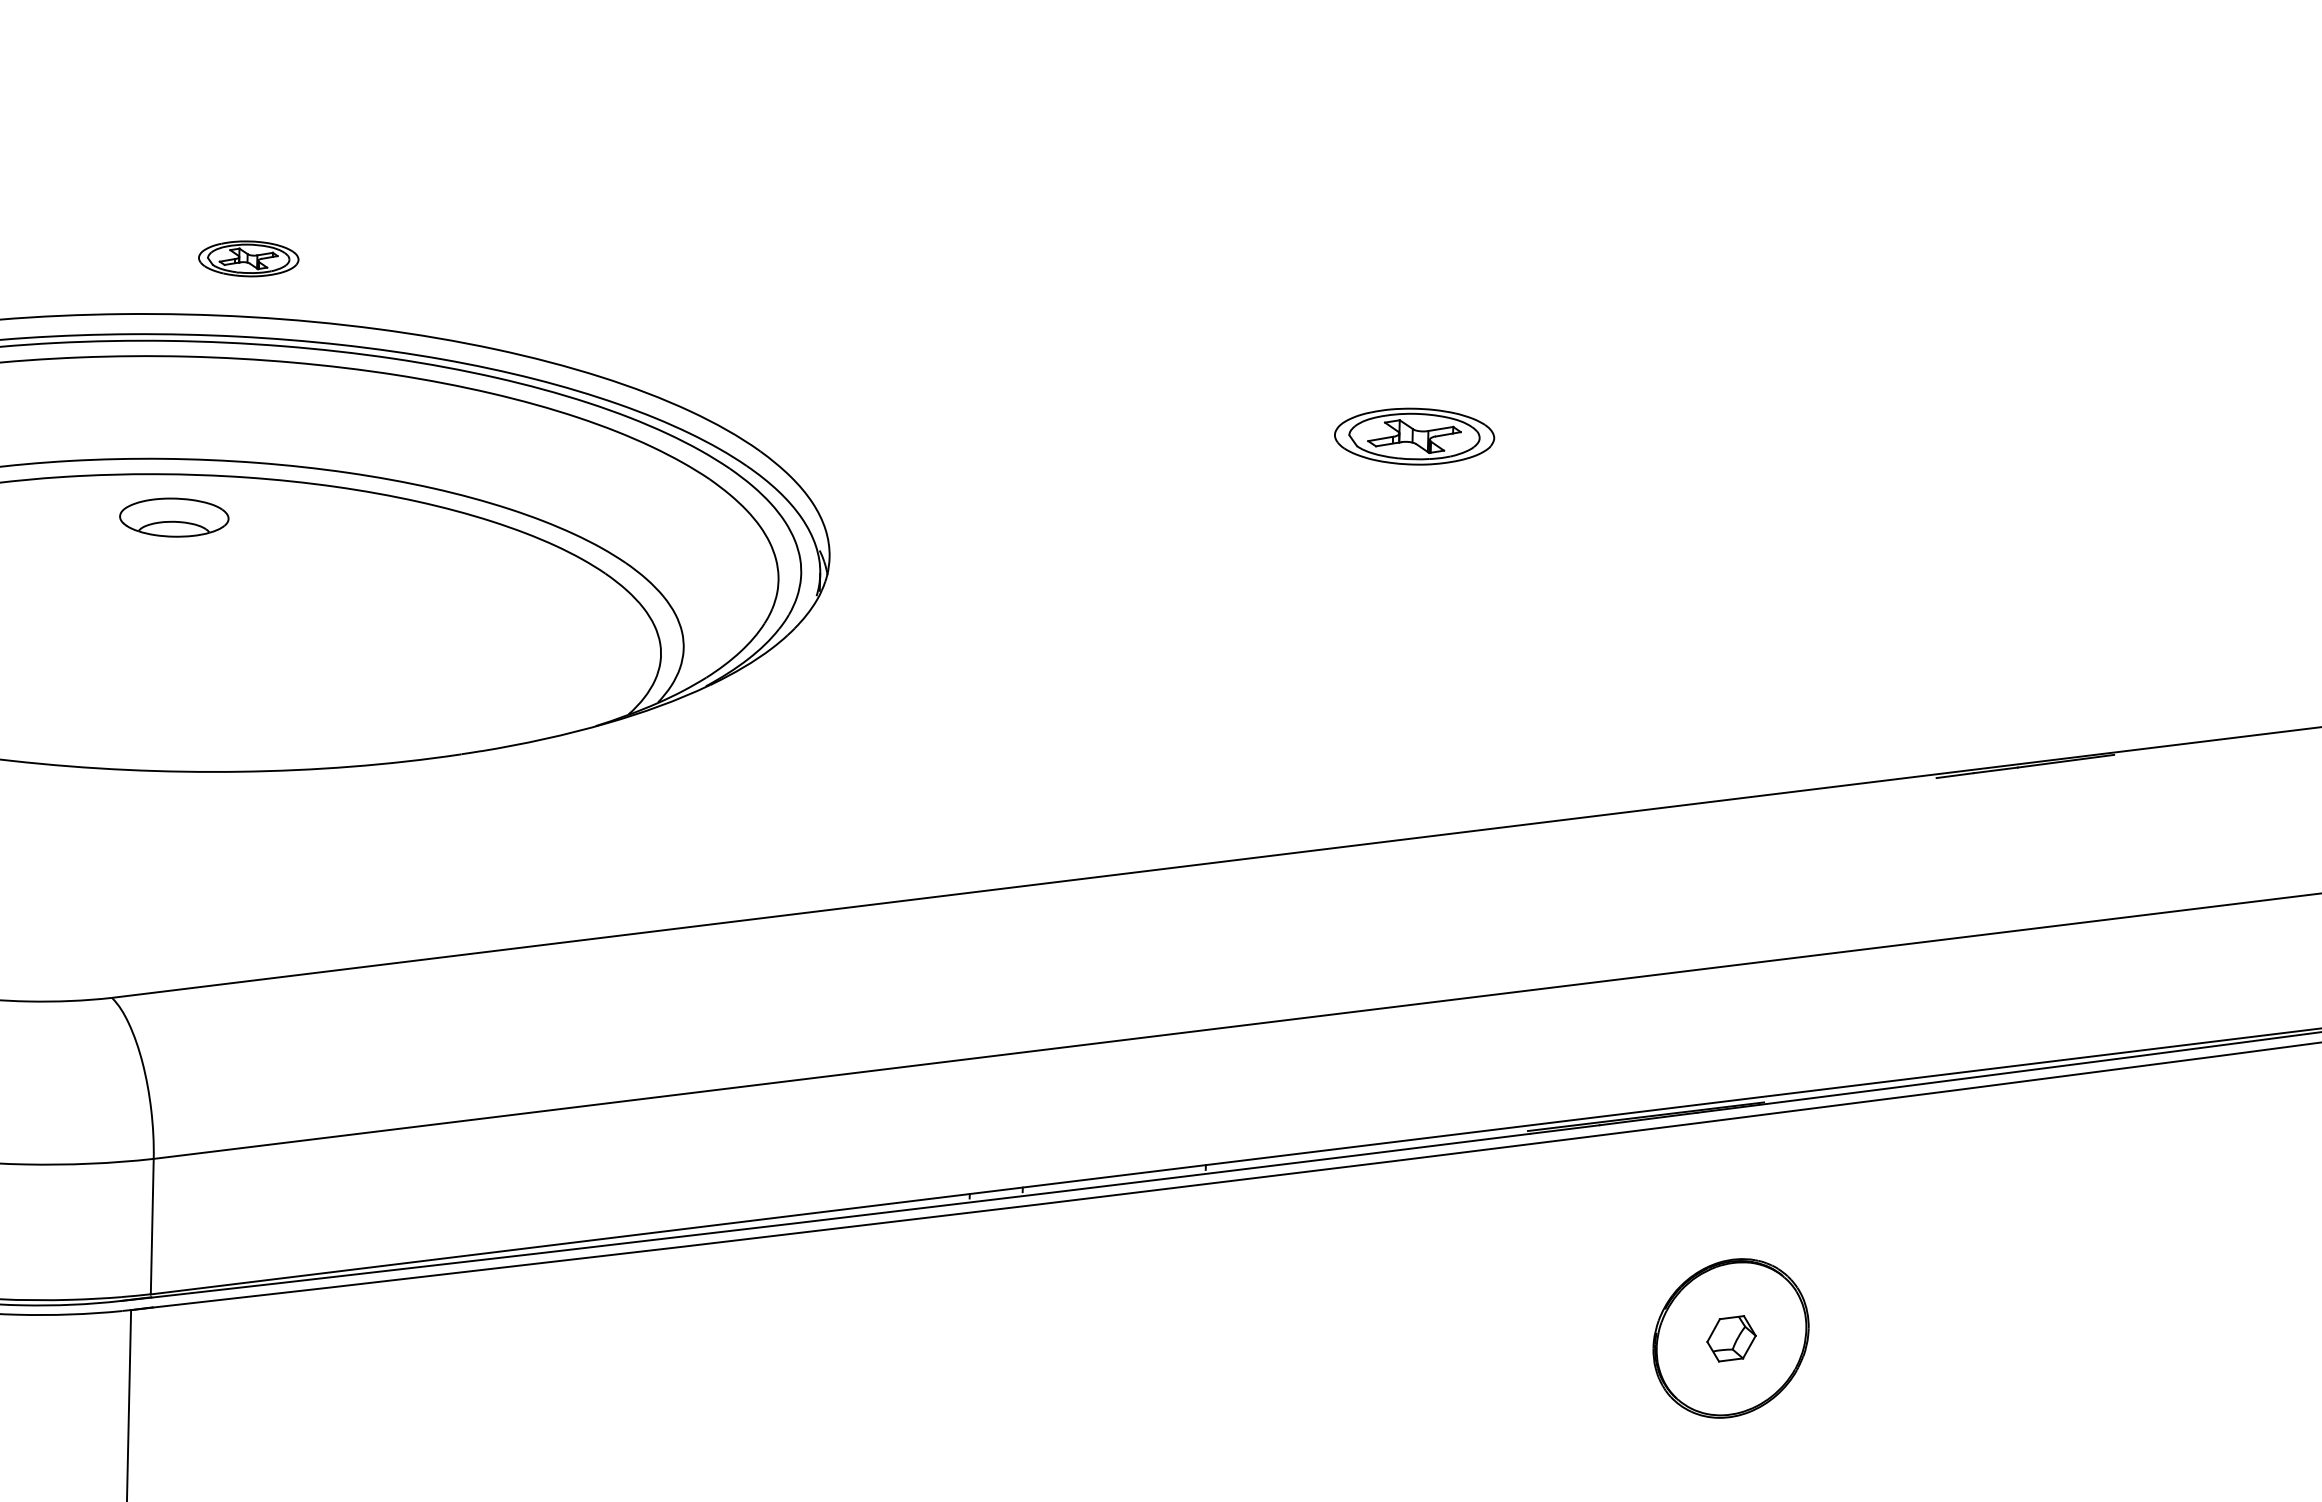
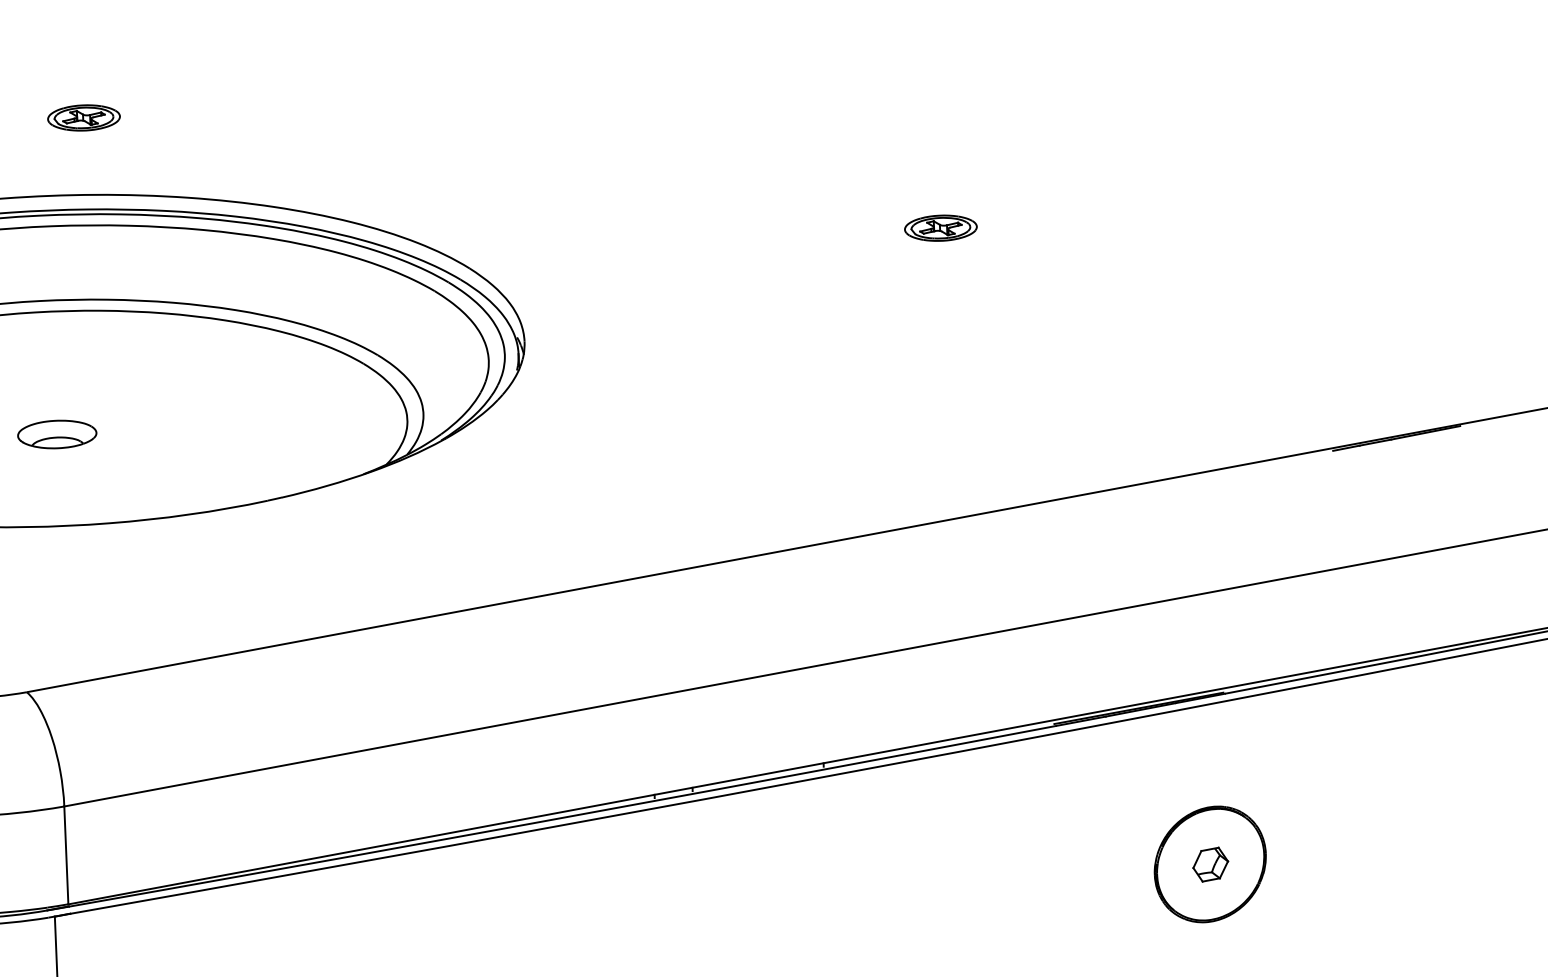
part: (248, 258) -> (83, 117), moved
part: (1413, 436) -> (940, 228), size x0.62
part: (174, 517) -> (57, 434), moved

